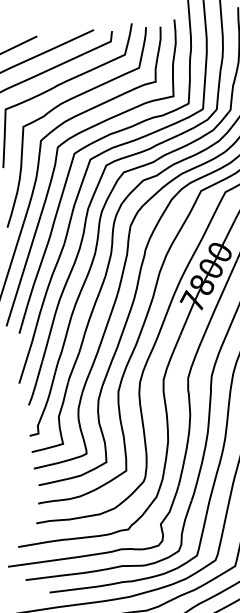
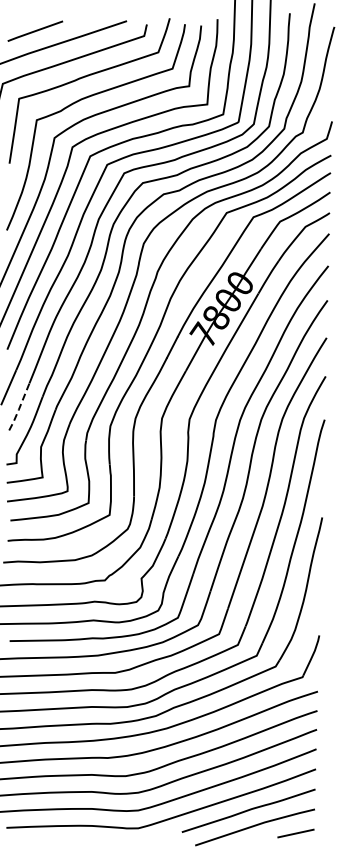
line: (35, 384) -> (19, 408), solid -> dashed

